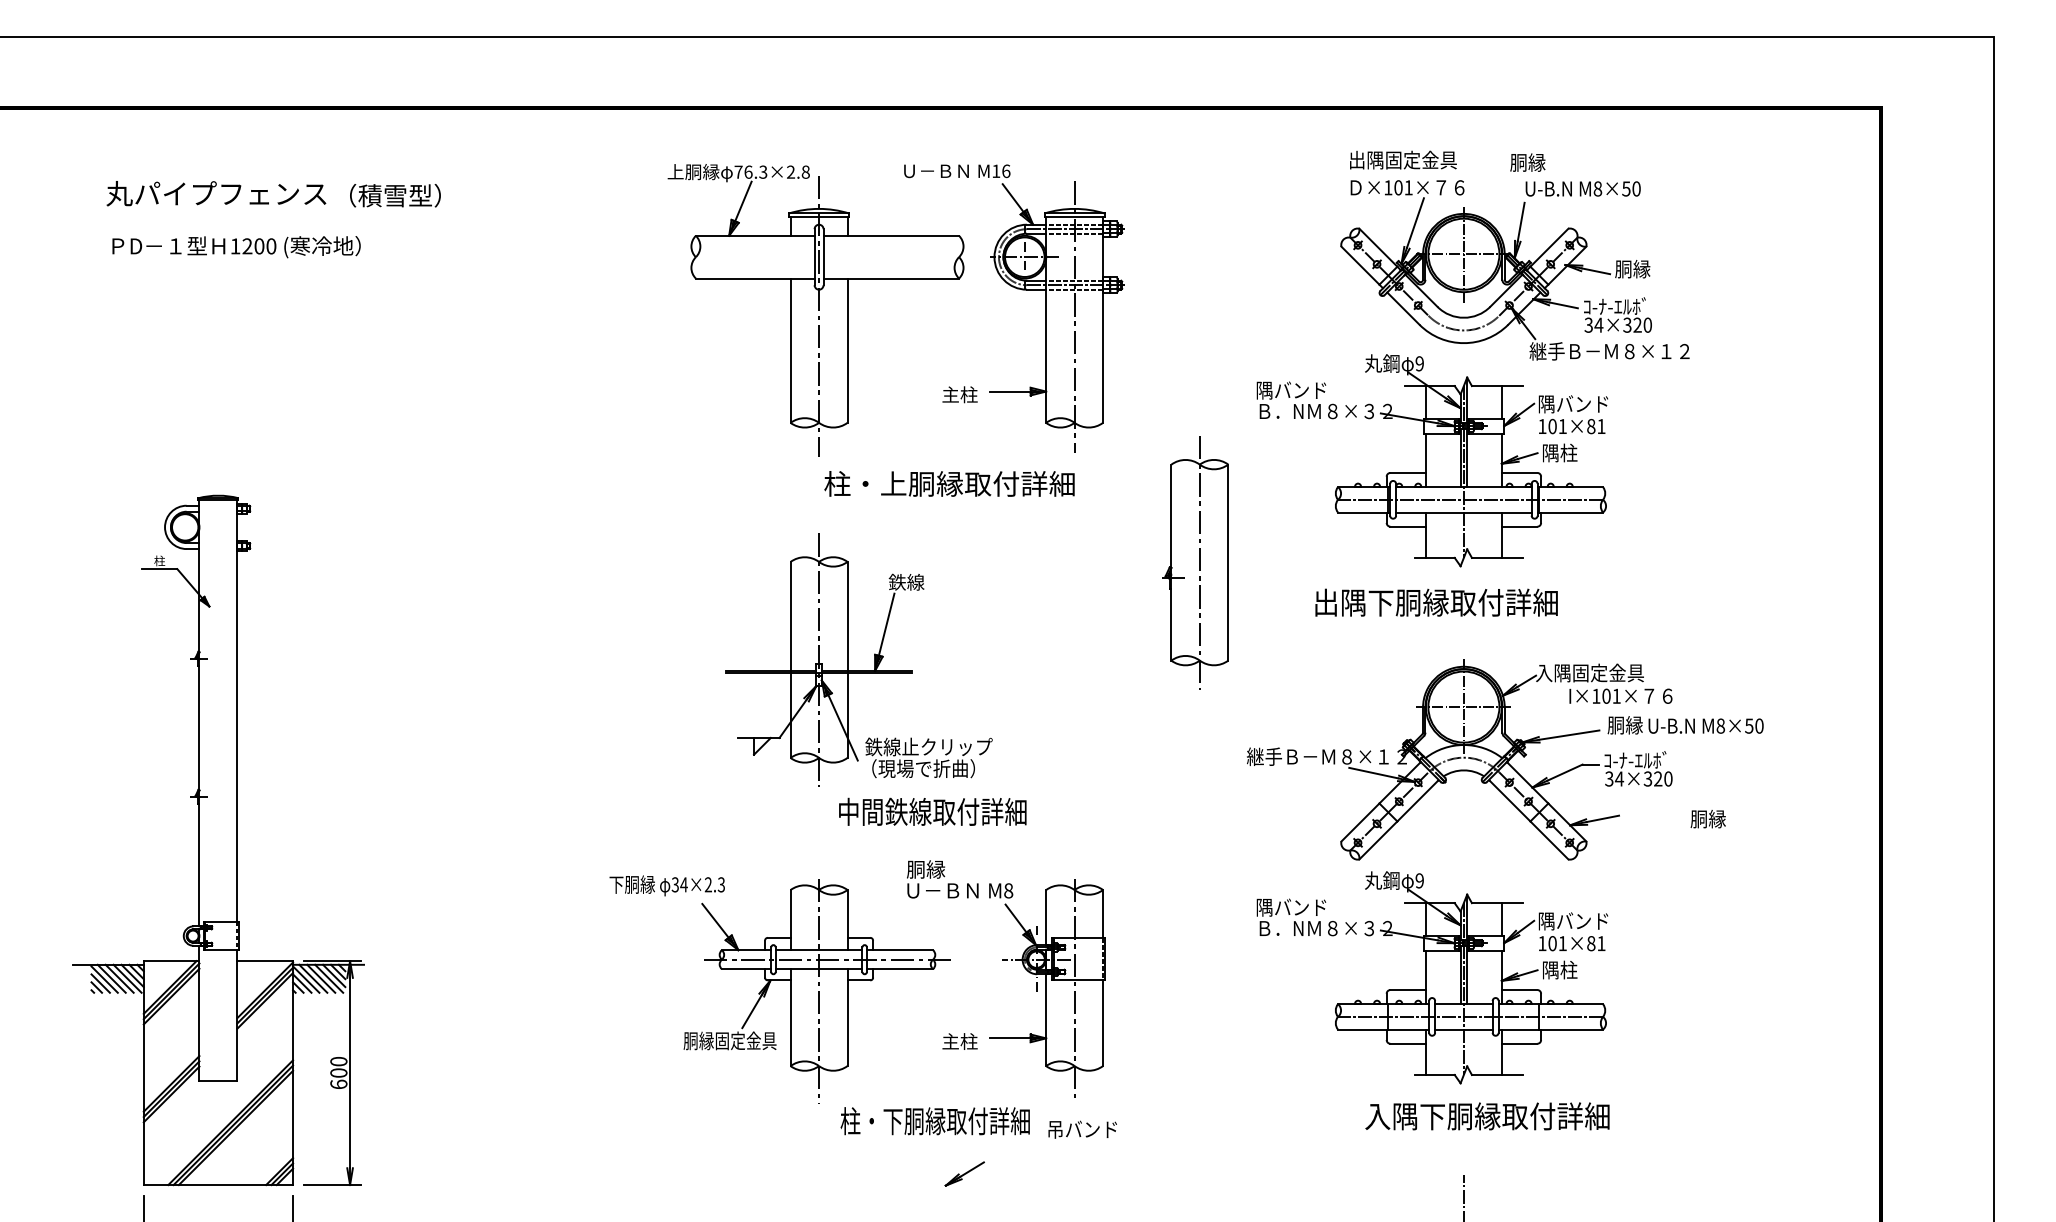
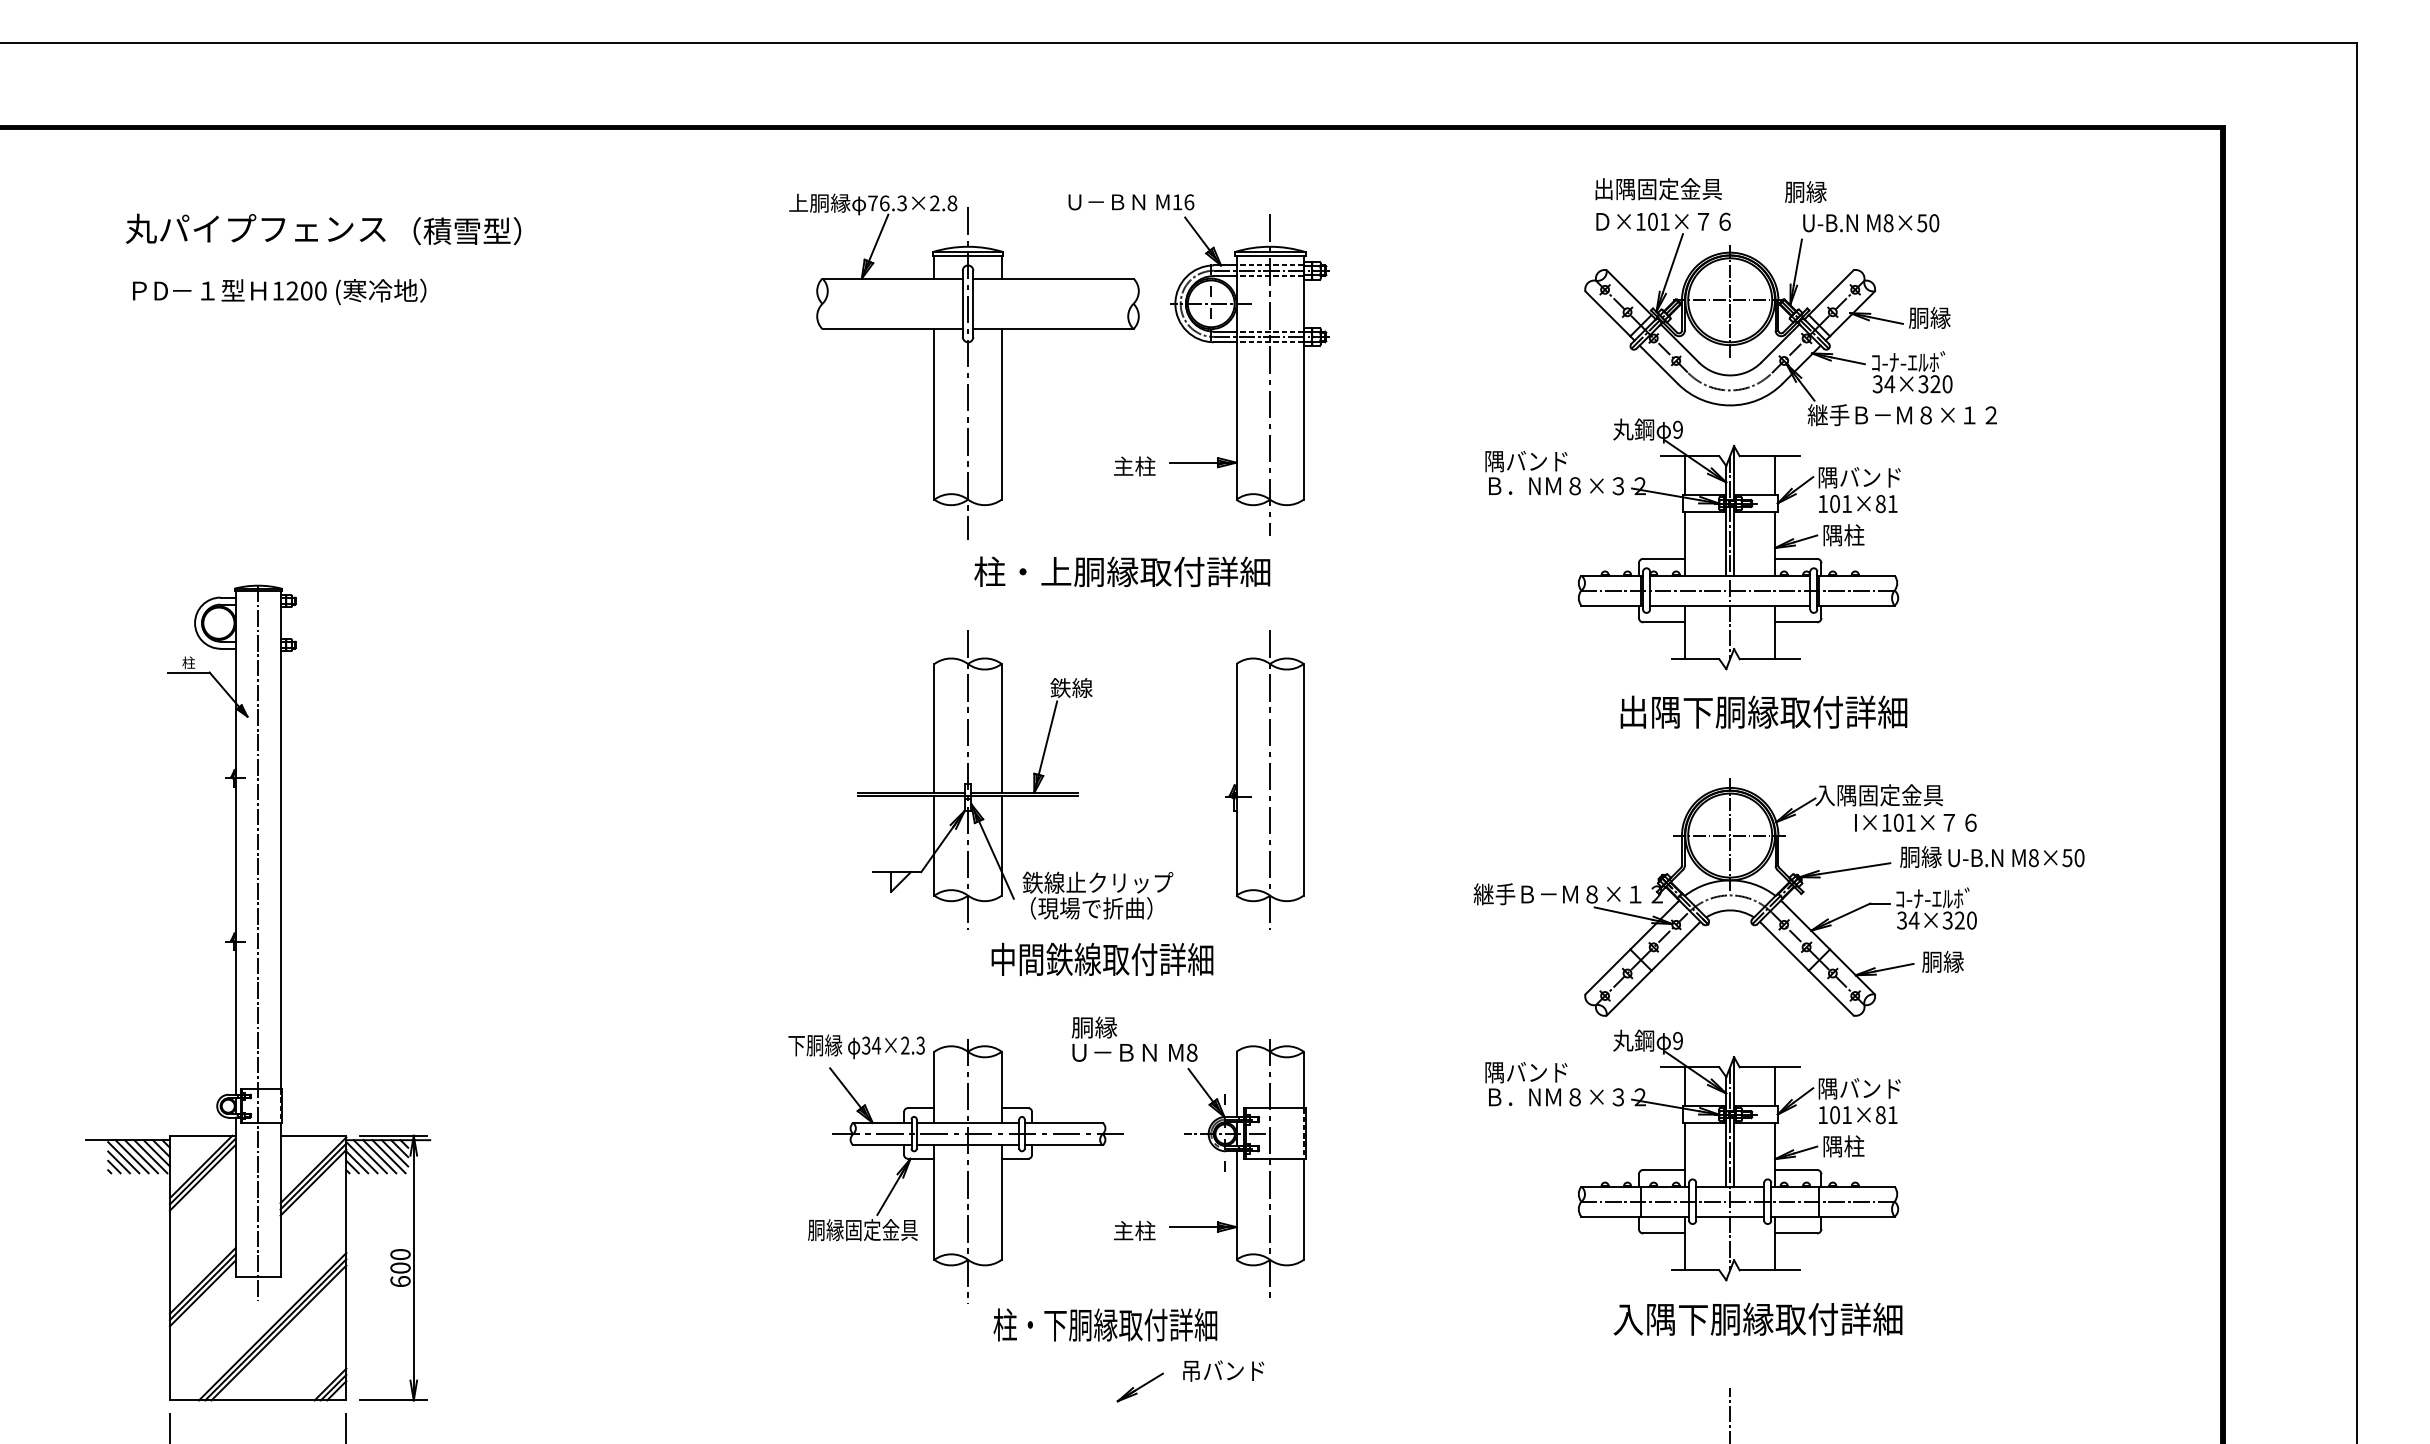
part: (1195, 562) -> (1264, 779), moved
text: (1436, 602) -> (1763, 711), moved
line: (218, 797) -> (258, 942), added
text: (1707, 818) -> (1942, 961), moved
text: (667, 885) -> (856, 1046), moved
text: (1082, 1129) -> (1223, 1370), moved

